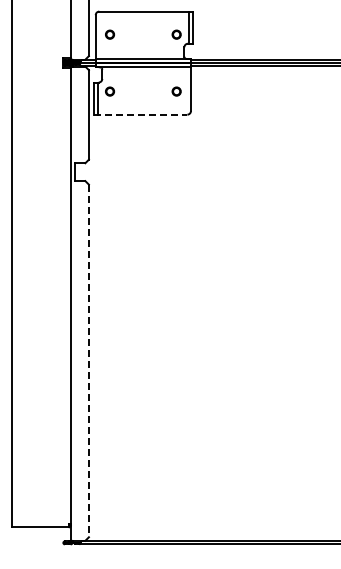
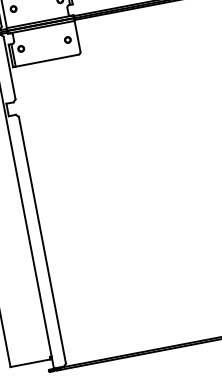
line: (140, 114) -> (45, 60), dashed -> solid
line: (88, 361) -> (42, 240), dashed -> solid

